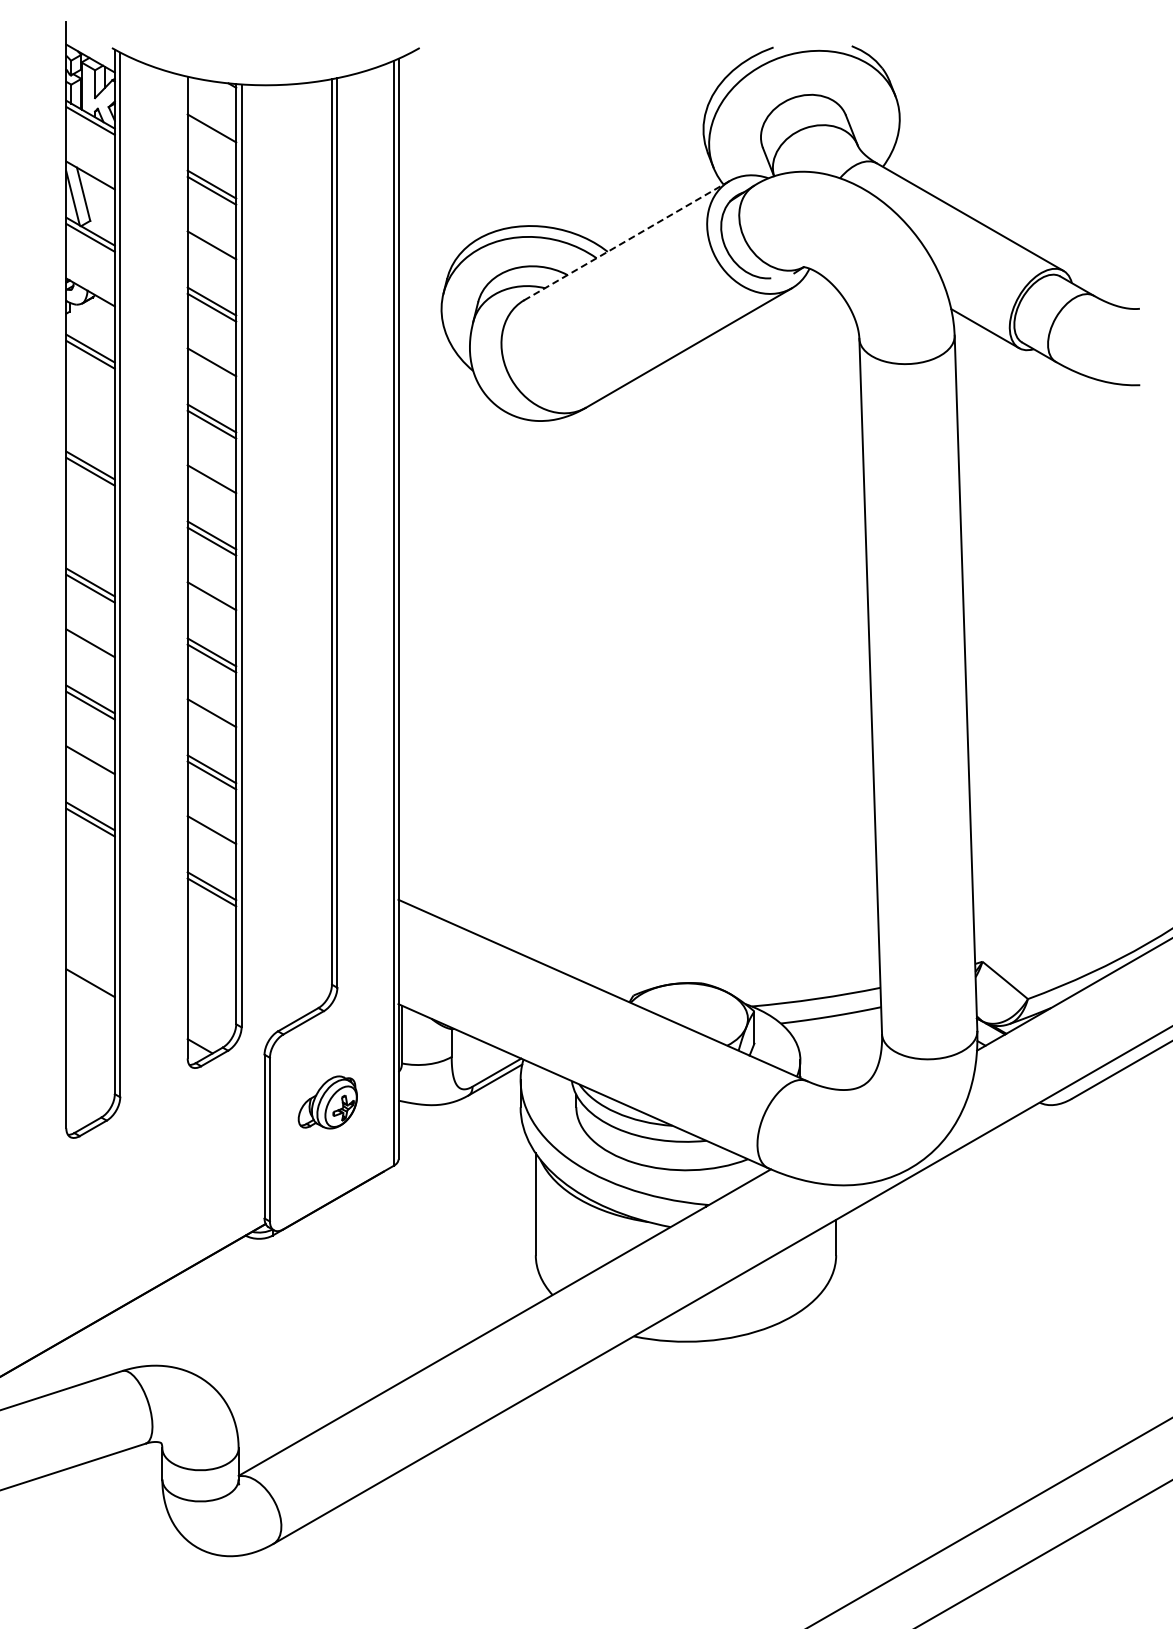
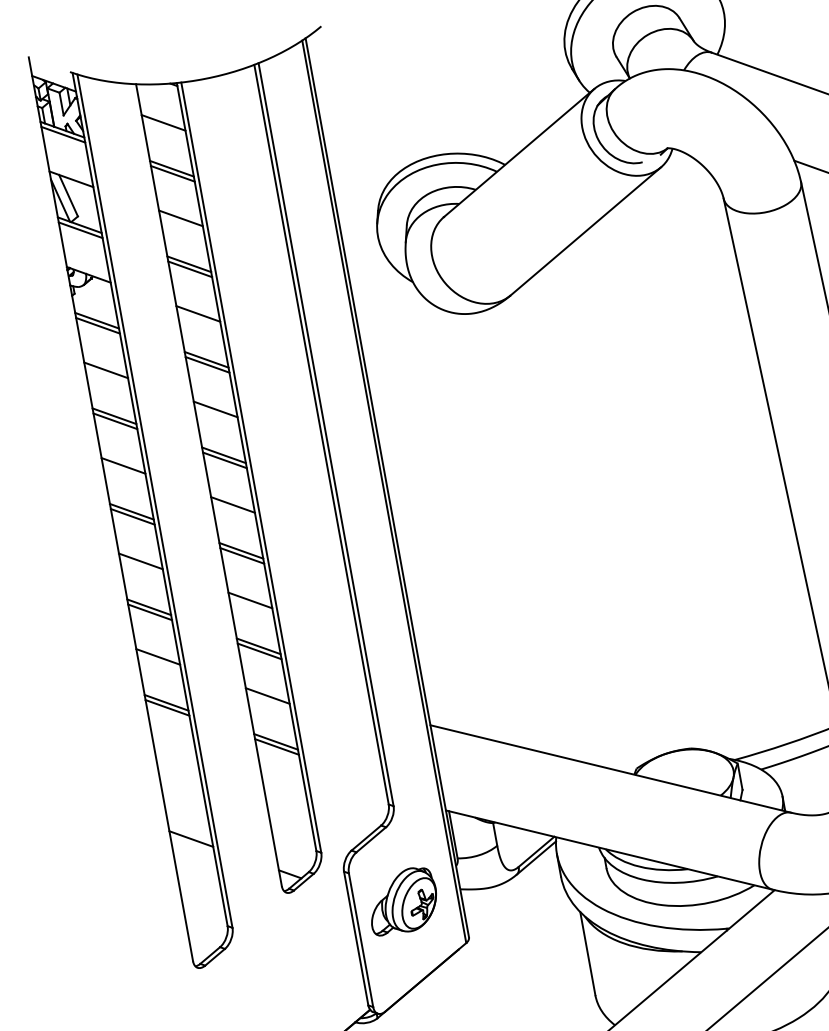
line: (626, 240) -> (518, 152), dashed -> solid
line: (90, 409) -> (106, 370), added
line: (90, 526) -> (123, 466), added
part: (327, 1102) -> (402, 901), size x1.43

